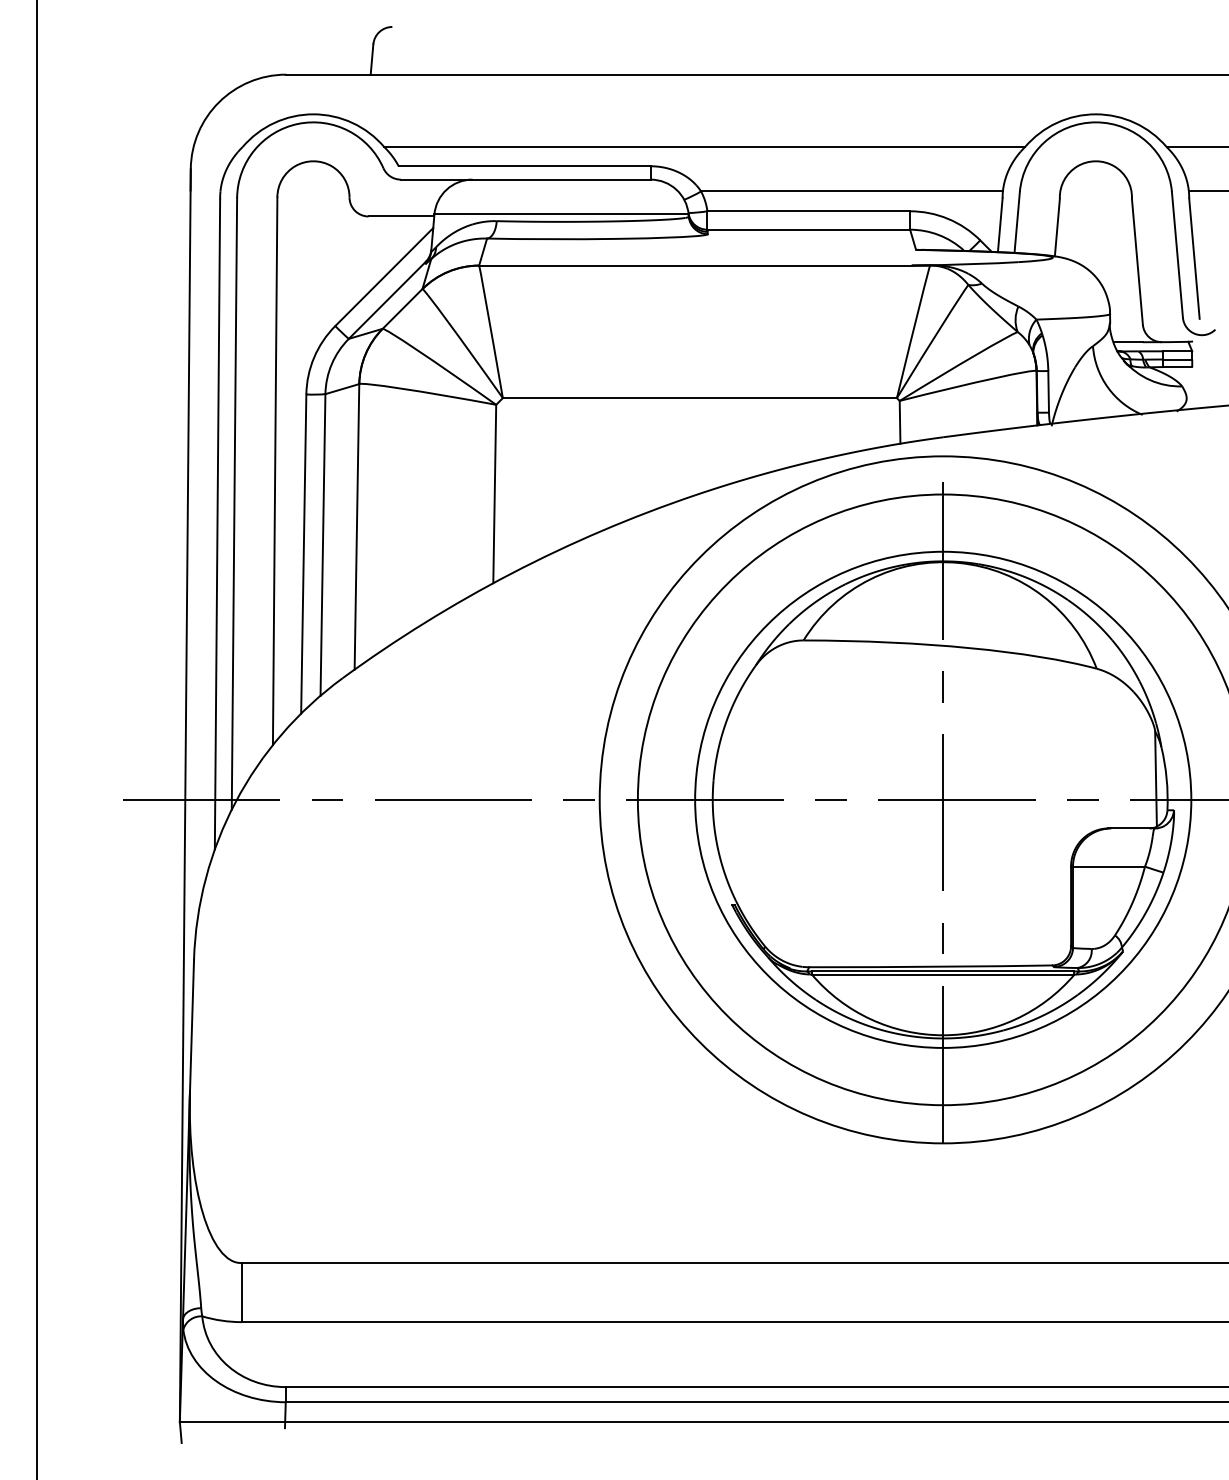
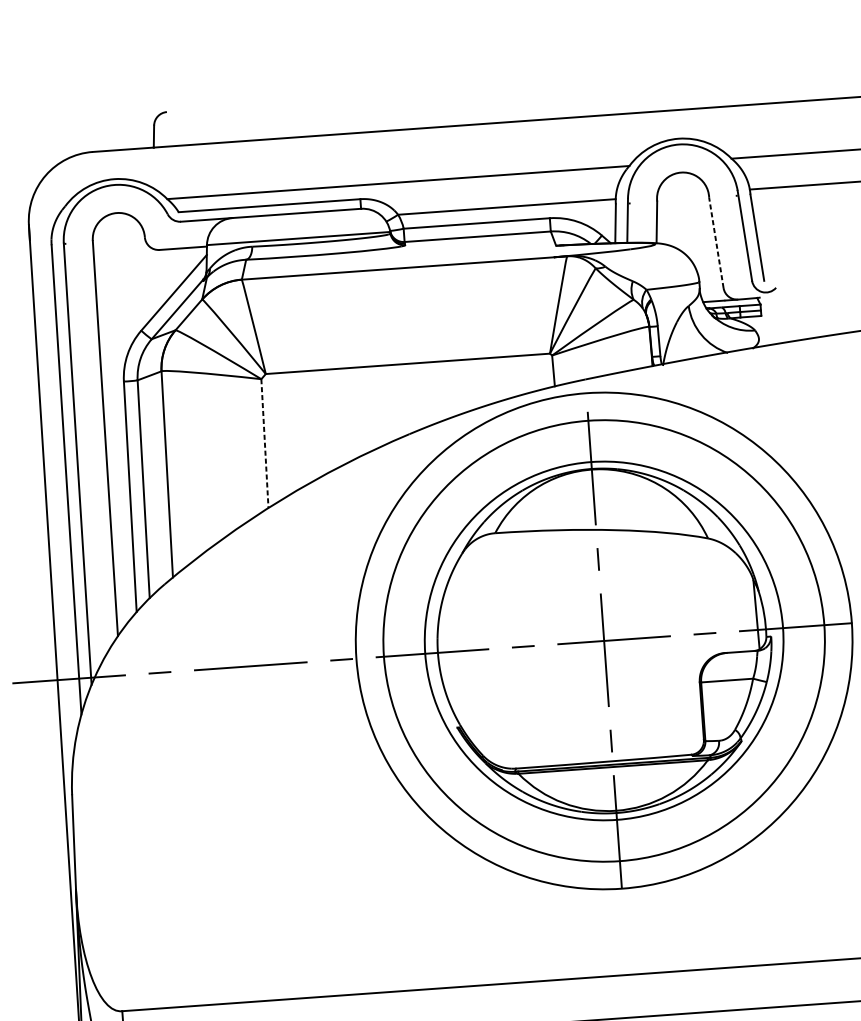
line: (1137, 261) -> (716, 242), solid -> dashed
line: (494, 494) -> (264, 443), solid -> dashed

